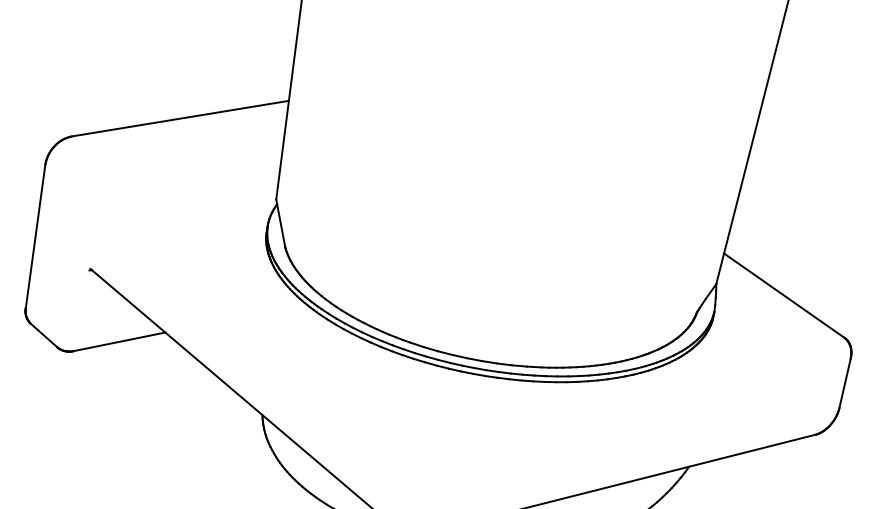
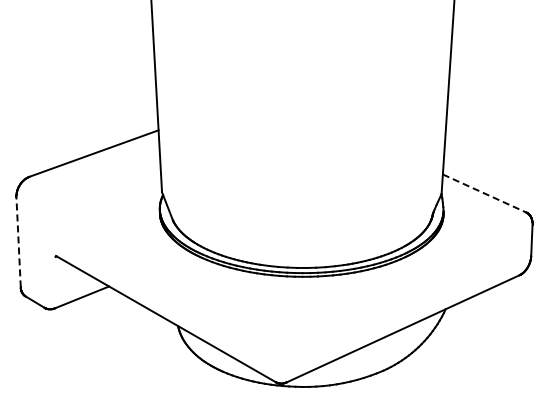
line: (35, 235) -> (18, 241), solid -> dashed
line: (784, 295) -> (484, 193), solid -> dashed

